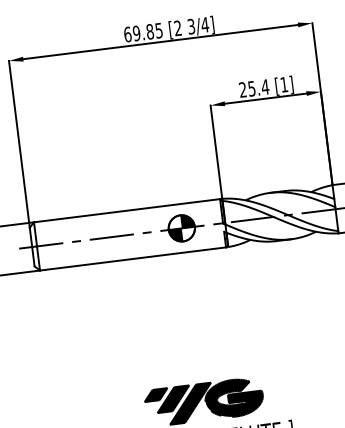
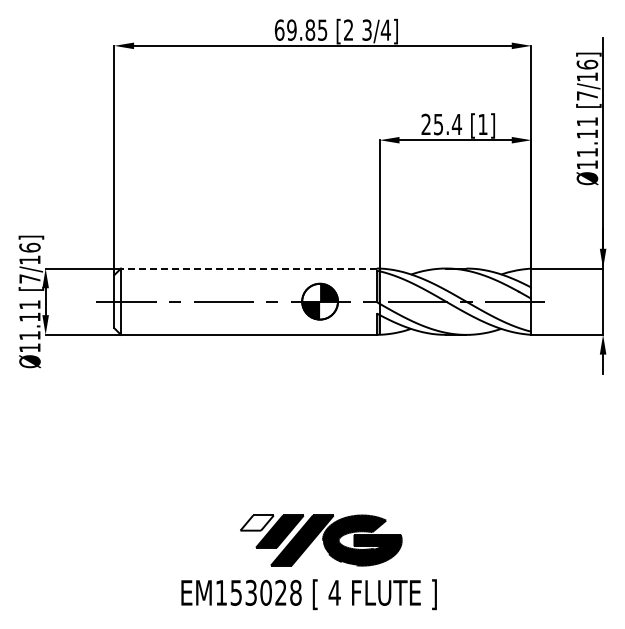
line: (126, 210) -> (248, 268), solid -> dashed
fill: (155, 394) -> (256, 522), removed

